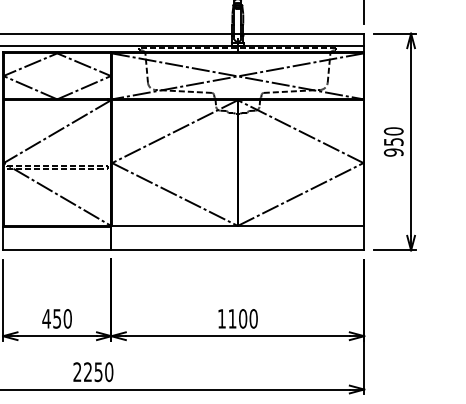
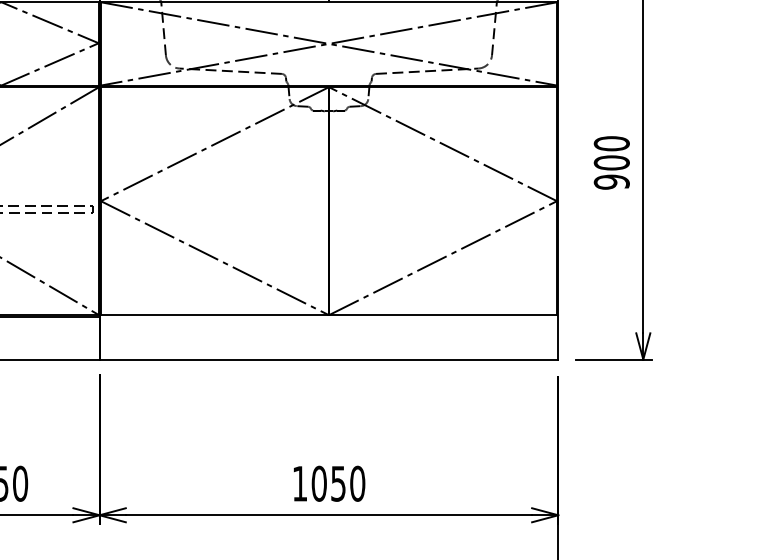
text: (393, 141) -> (611, 162), 950 -> 900
text: (237, 318) -> (328, 483), 1100 -> 1050

